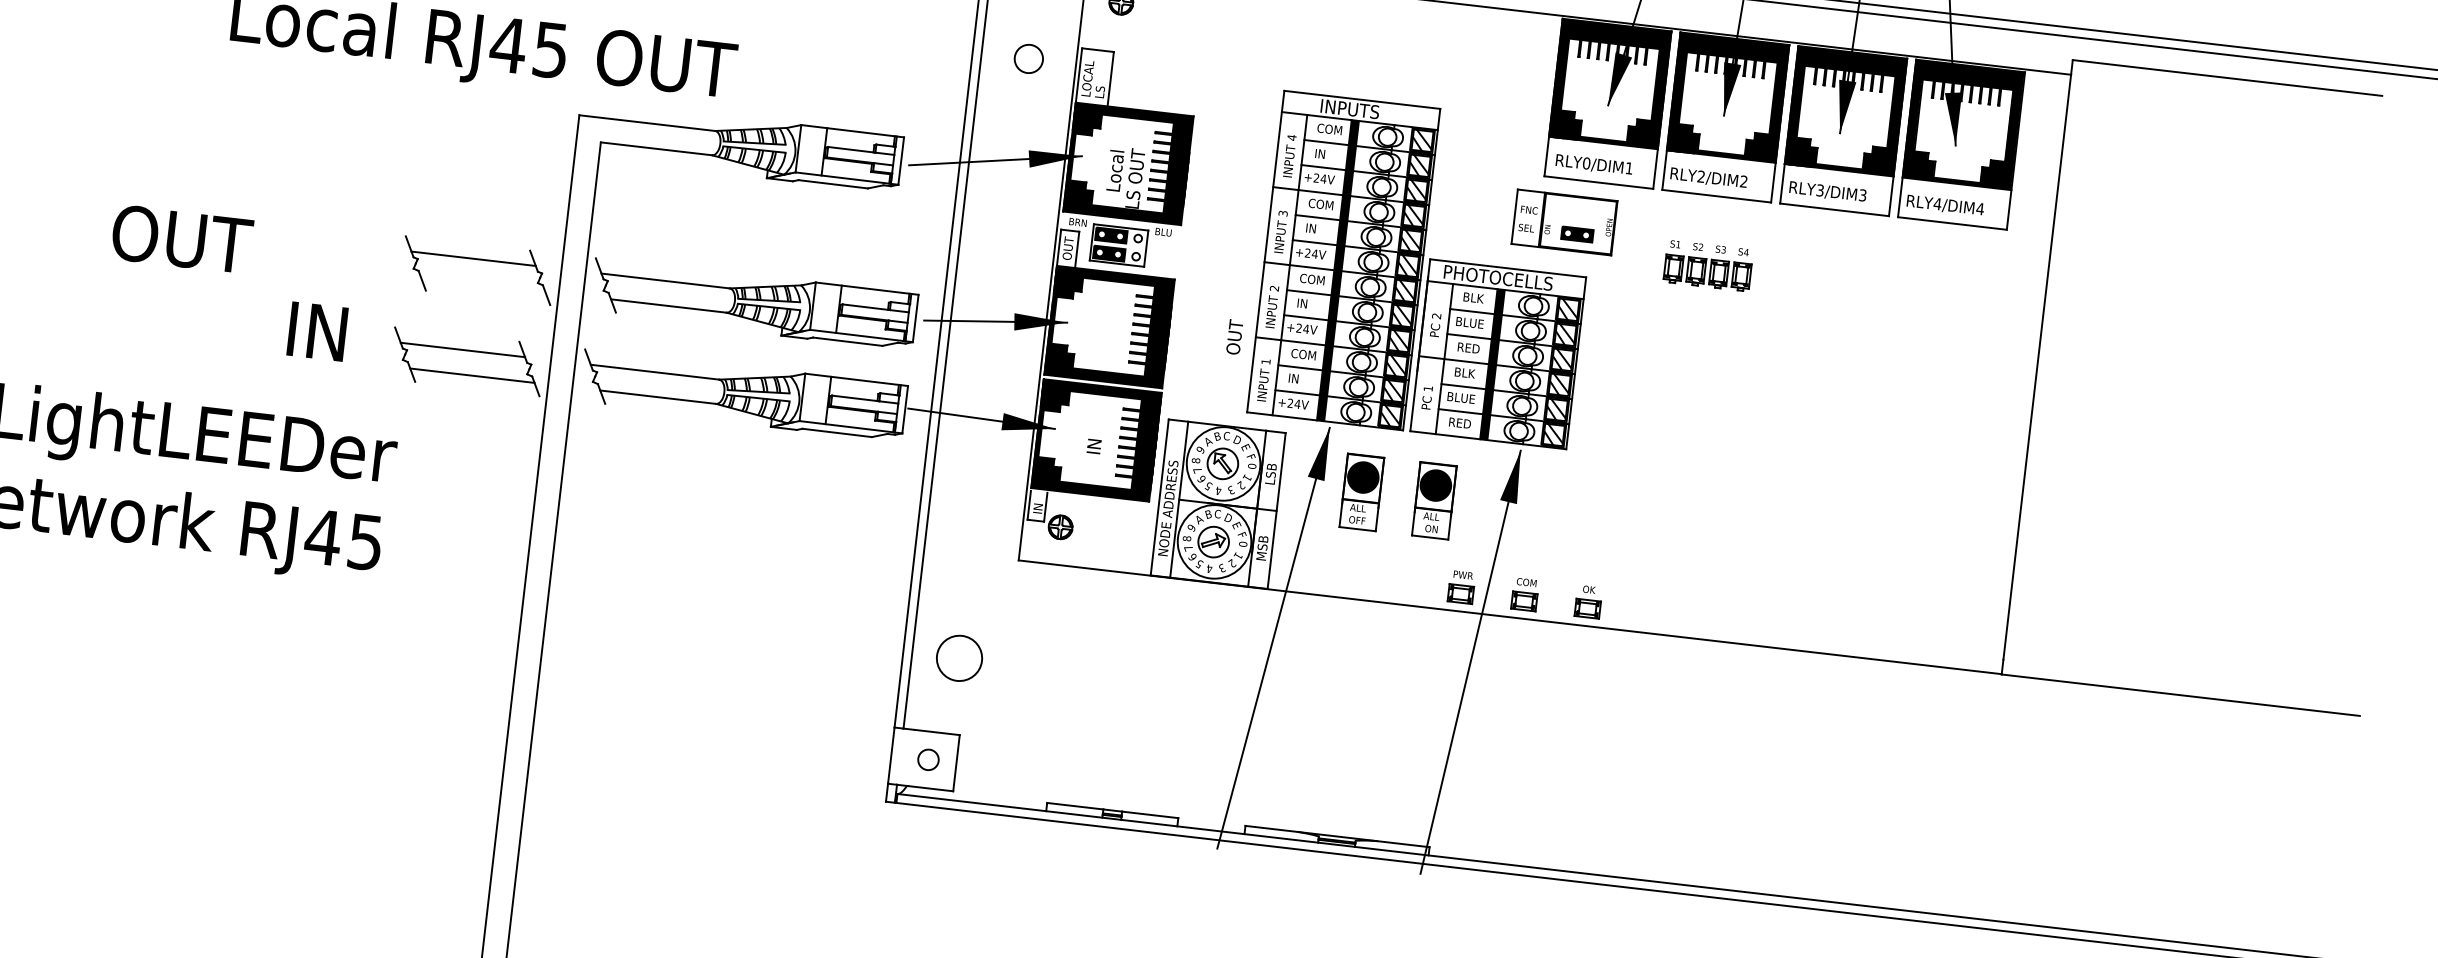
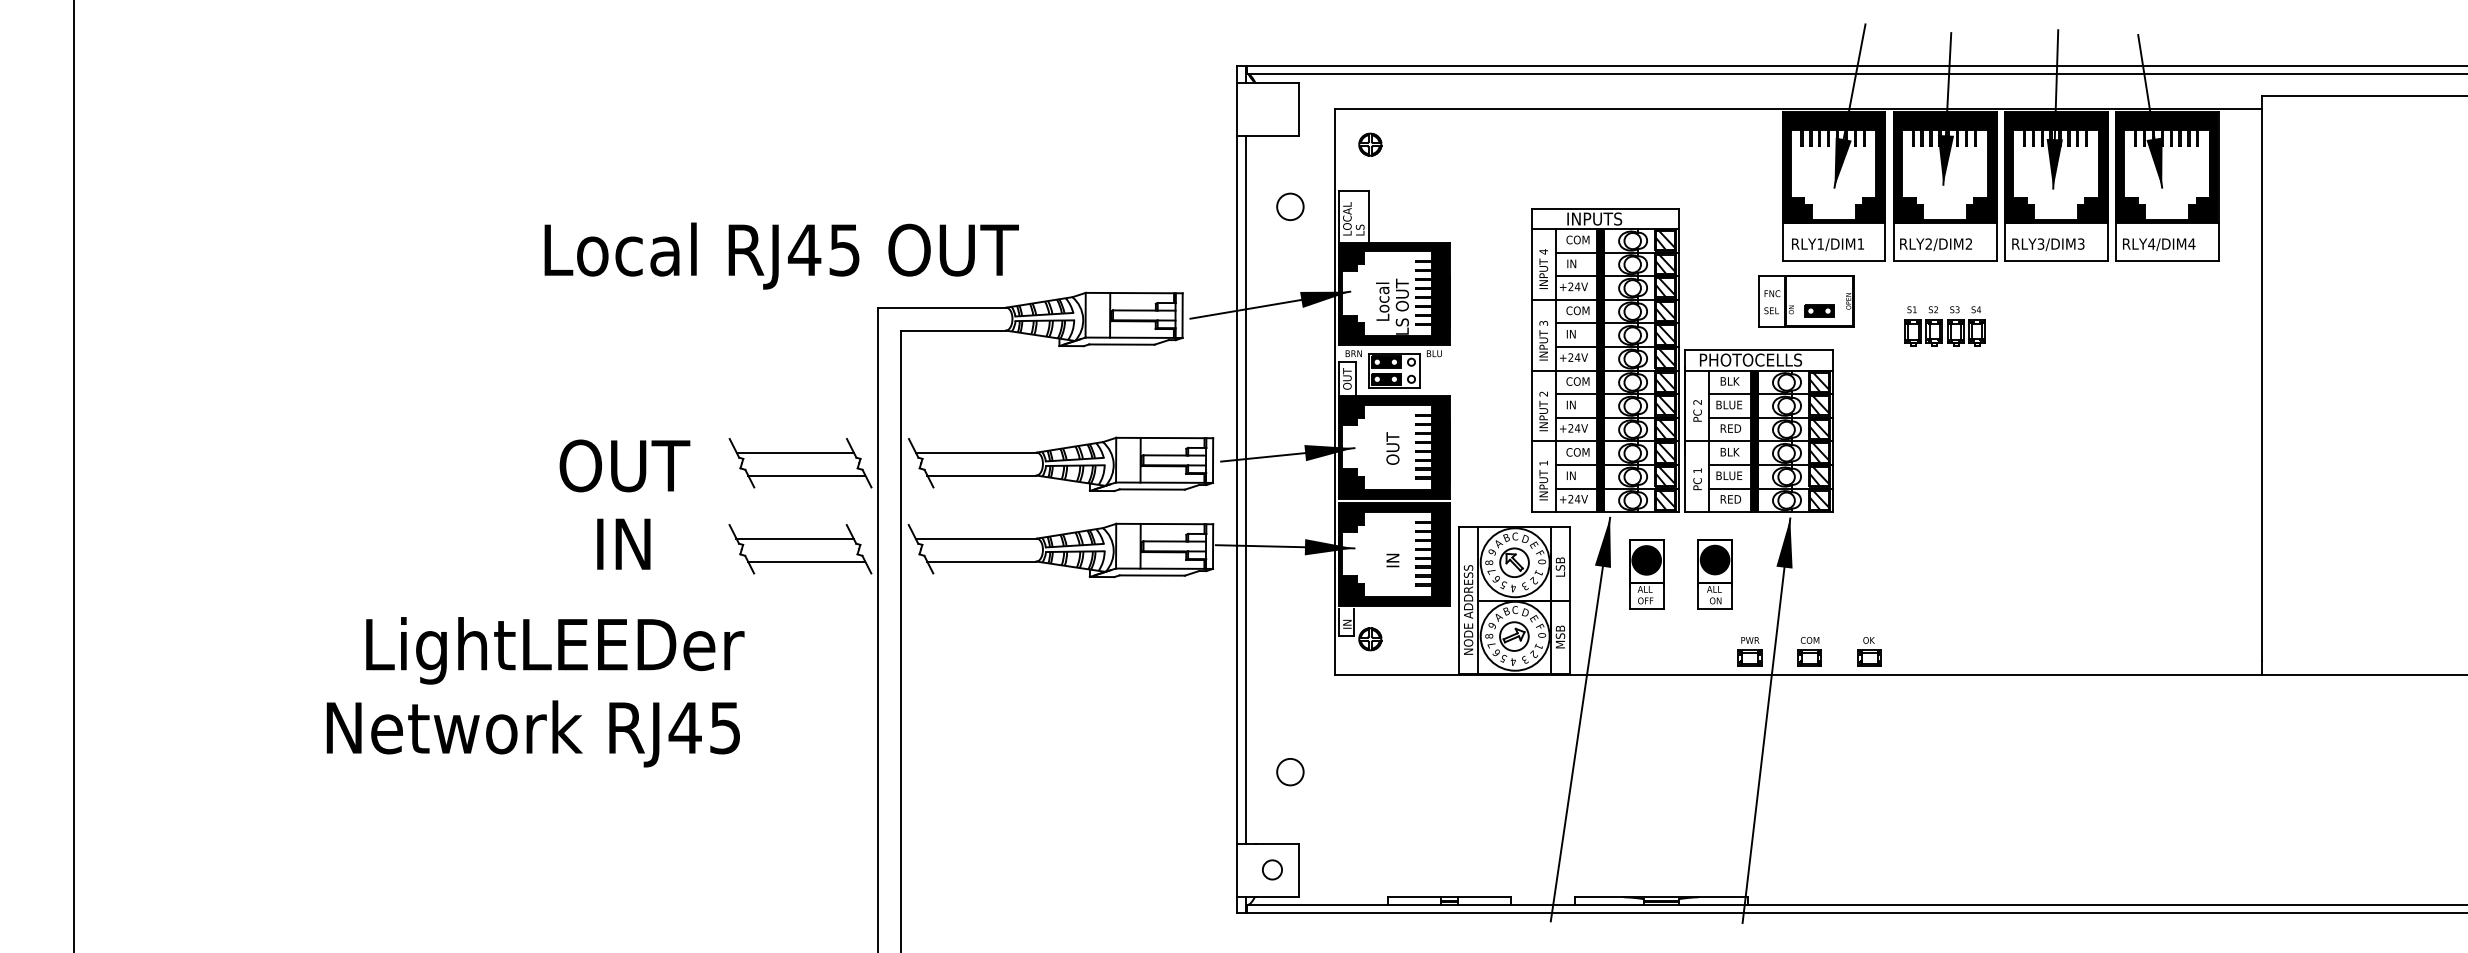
text: (1586, 162) -> (1820, 243), RLY0/DIM1 -> RLY1/DIM1
text: (181, 238) -> (624, 465), moved
line: (482, 284) -> (806, 475), added
text: (317, 330) -> (623, 543), moved
text: (1234, 337) -> (1392, 448), moved
circle: (959, 657) -> (1290, 771), size x0.62

